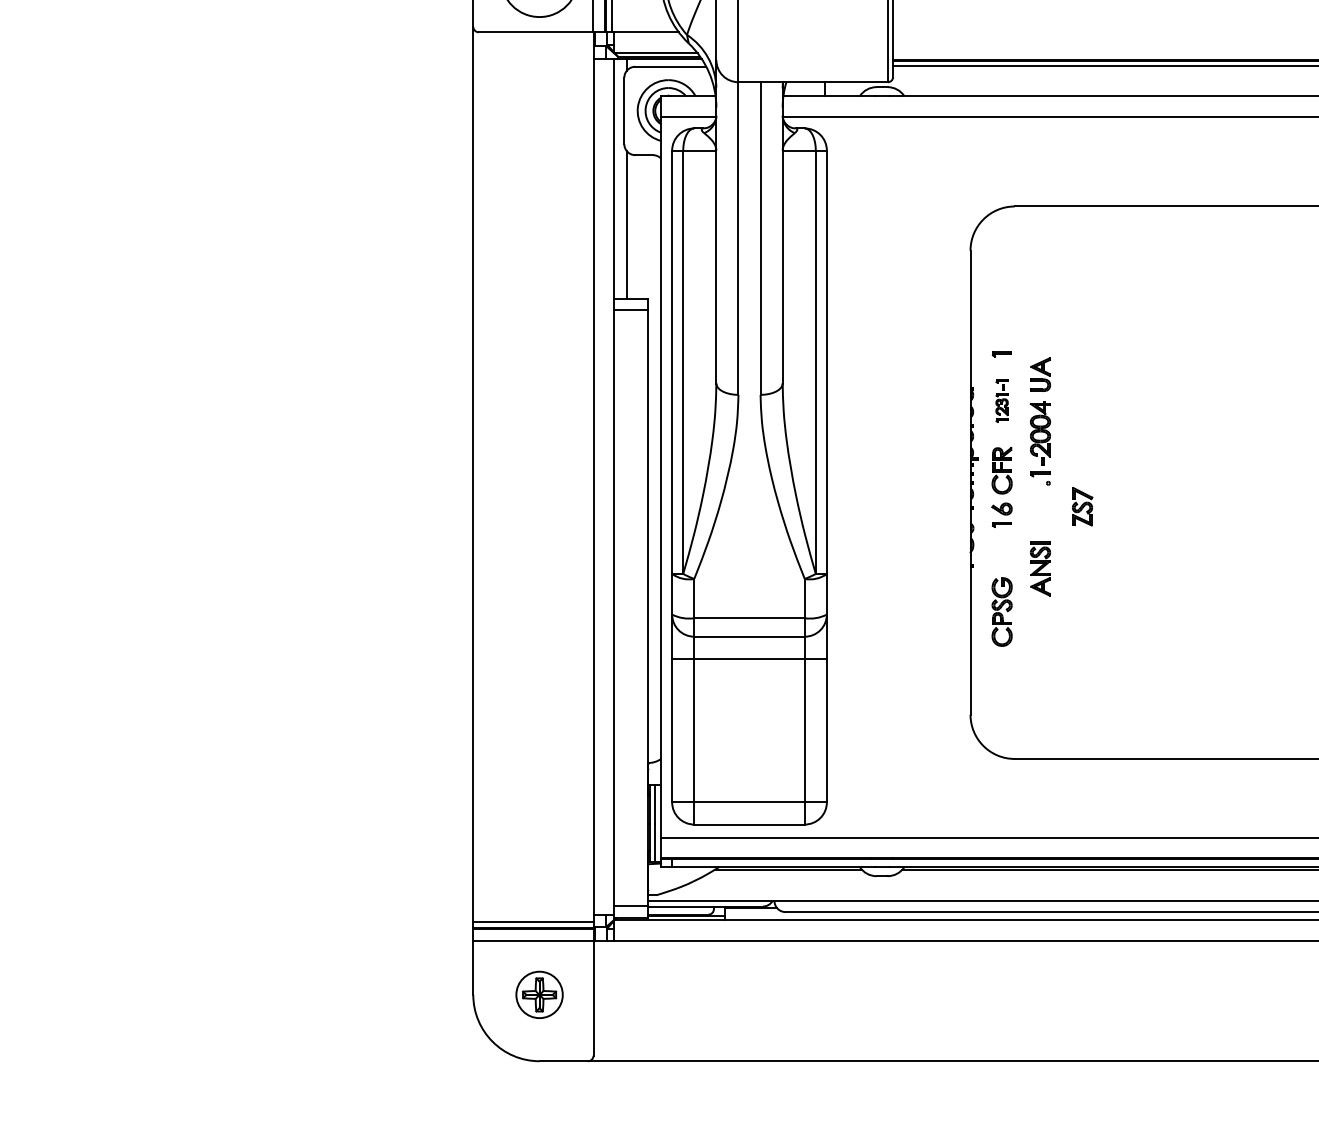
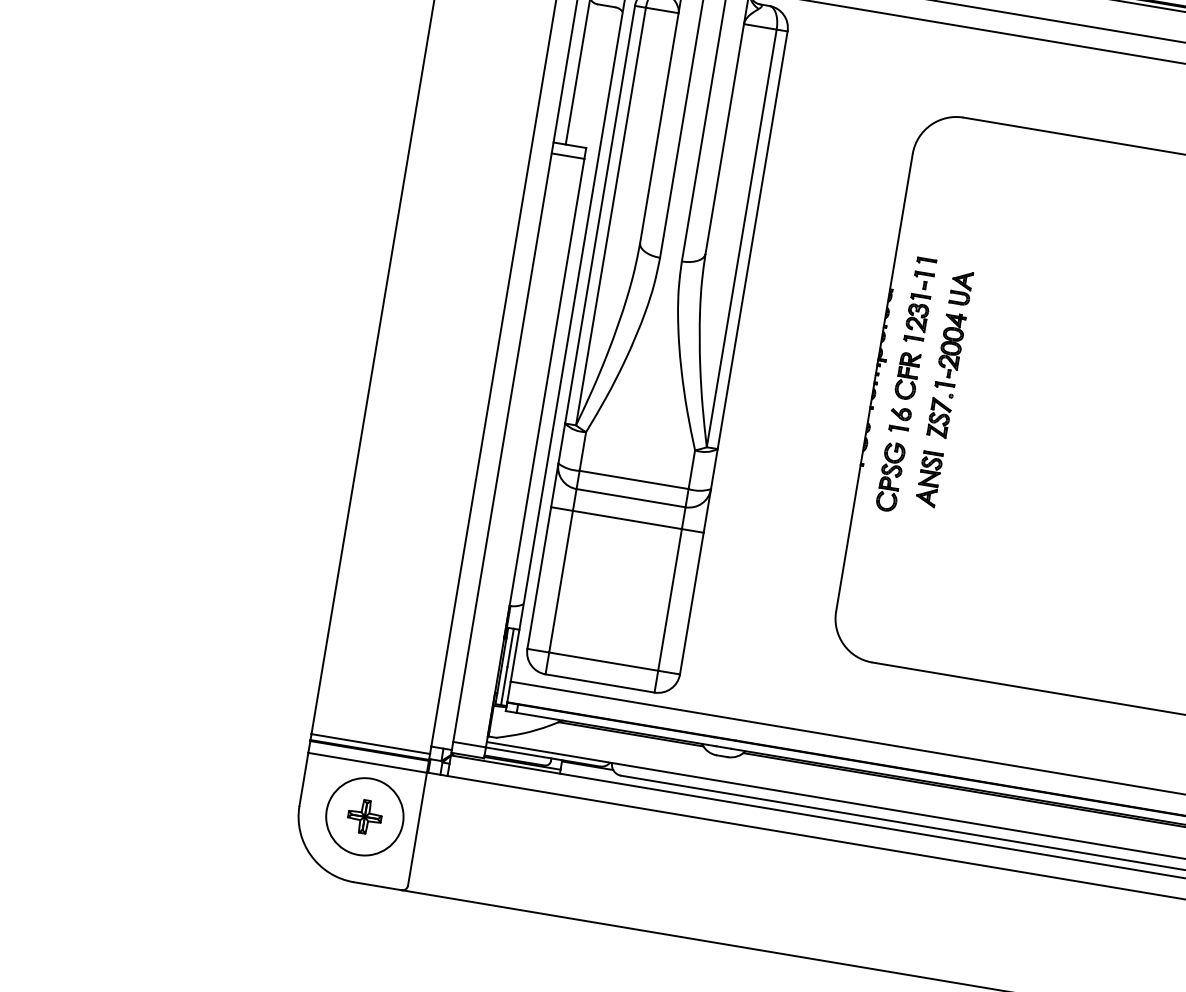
part: (1001, 400) -> (918, 306), size x1.67
part: (1082, 506) -> (939, 417), moved
part: (1001, 611) -> (890, 476), moved
circle: (539, 994) -> (364, 816), size x1.67

